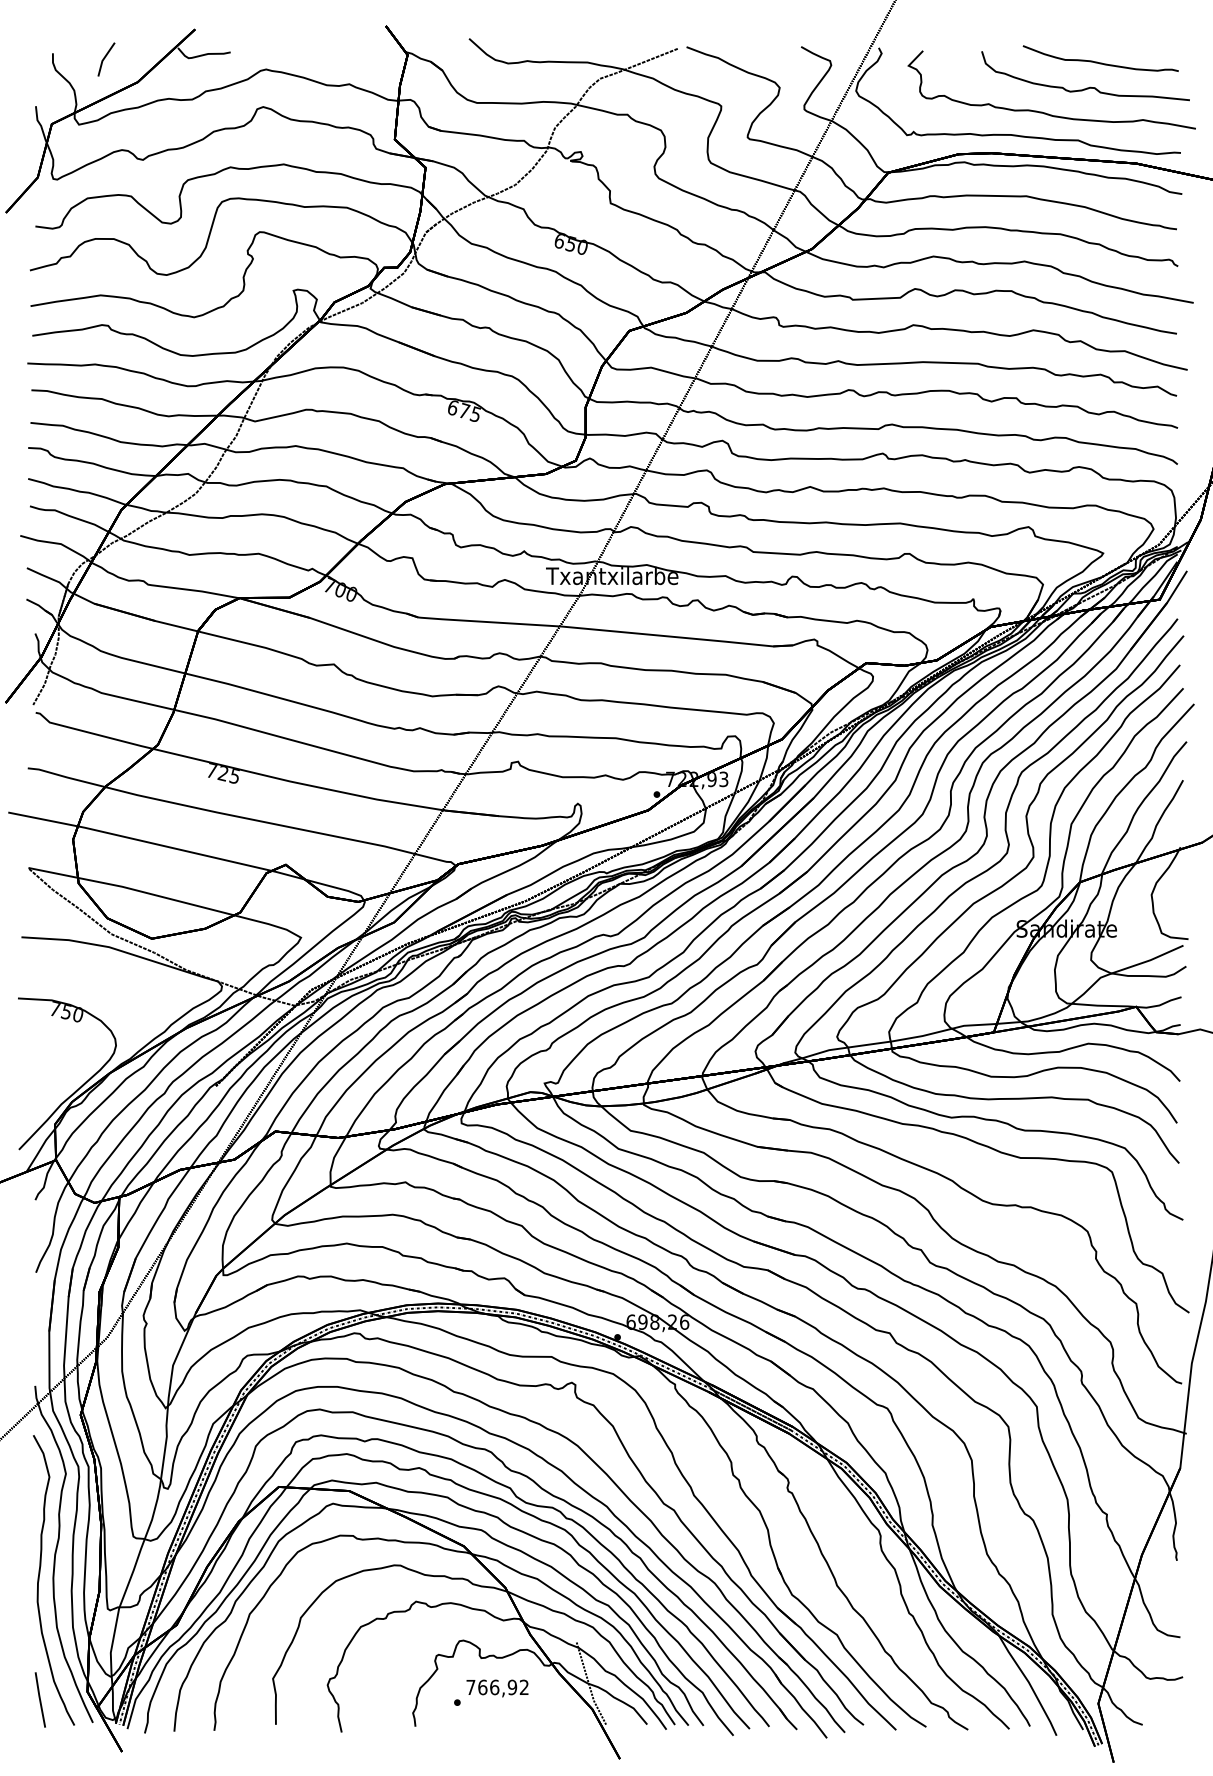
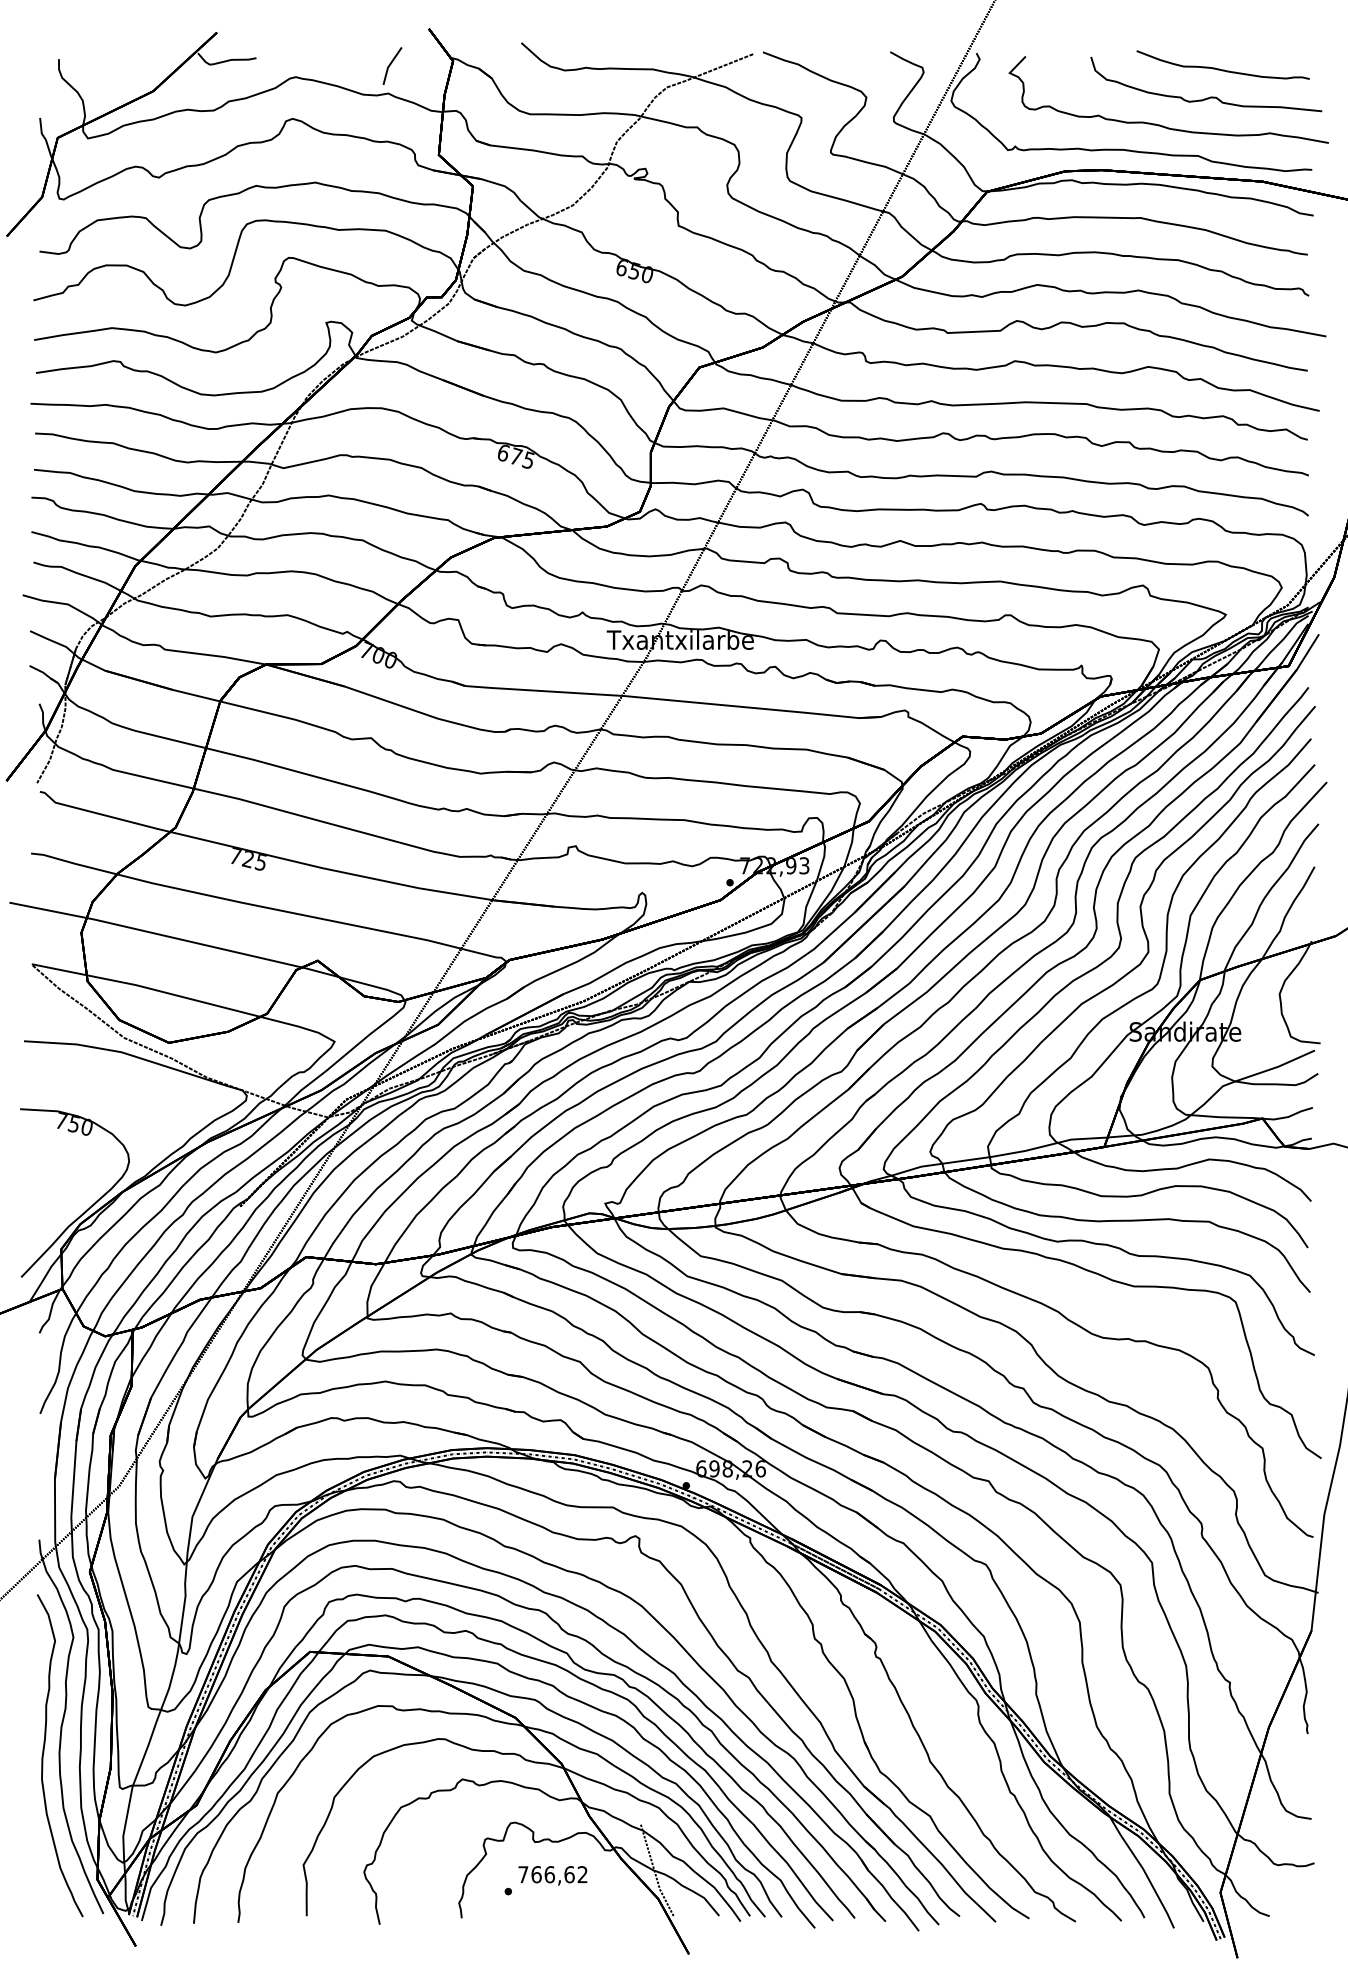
line: (105, 58) -> (391, 64), moved
text: (512, 1687) -> (569, 1874), 766,92 -> 766,62
line: (40, 1699) -> (45, 1888), removed

